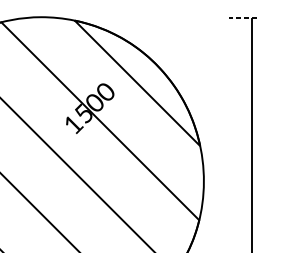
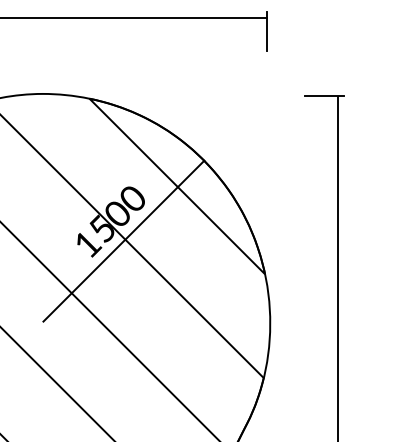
line: (242, 18) -> (324, 95), dashed -> solid
line: (99, 121) -> (123, 240), added

